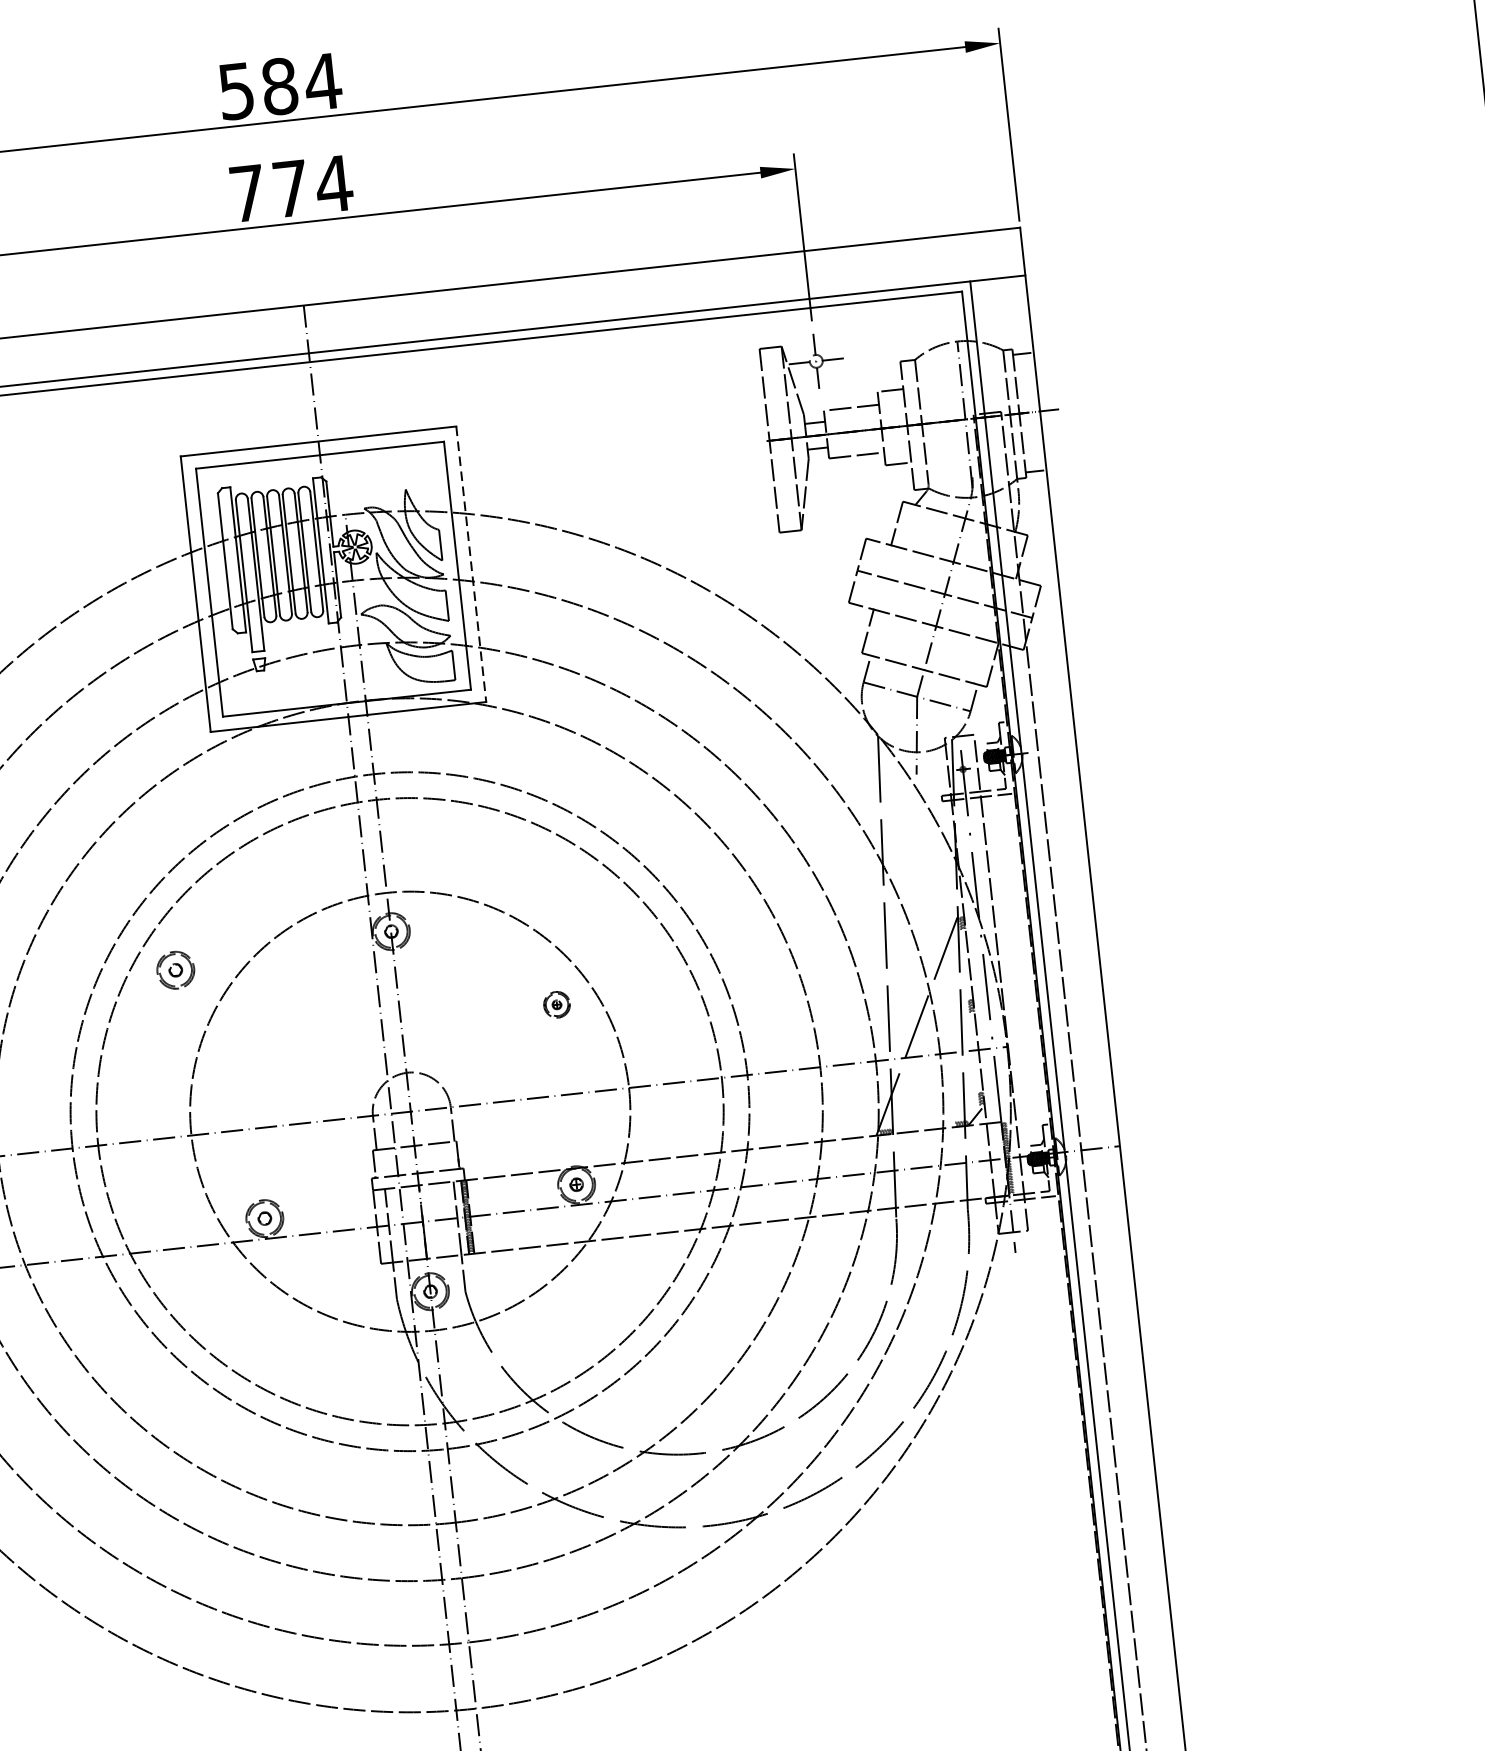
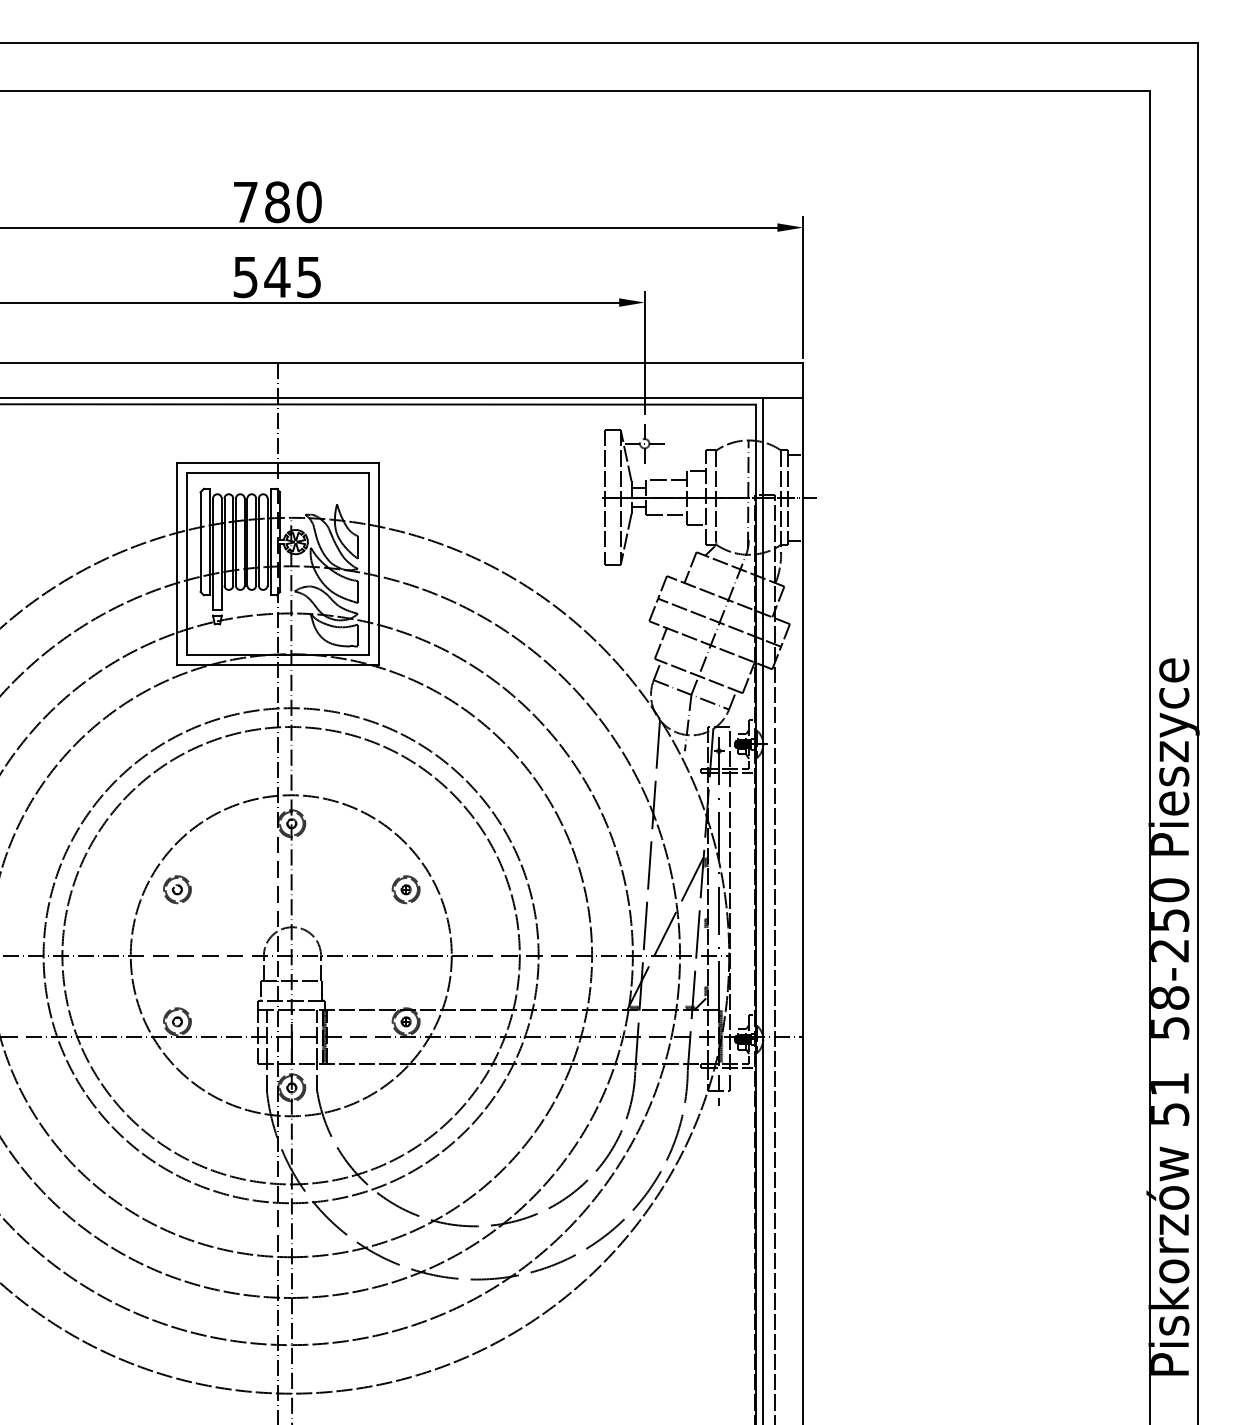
text: (279, 86) -> (277, 202), 584 -> 780
text: (291, 189) -> (277, 277), 774 -> 545
line: (471, 565) -> (378, 564), dashed -> solid
part: (175, 969) -> (177, 889), moved
part: (556, 1004) -> (405, 889), size x1.43

